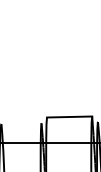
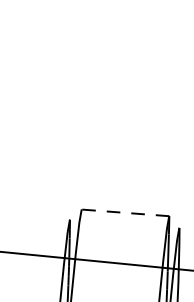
line: (69, 117) -> (125, 213), solid -> dashed

